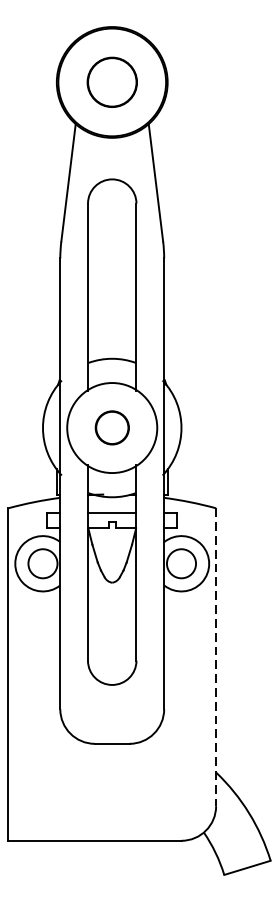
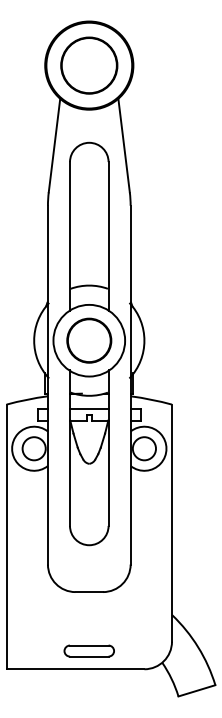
circle: (112, 82) -> (89, 65), size x1.43
circle: (112, 427) -> (89, 340), size x1.67
line: (215, 657) -> (171, 523), dashed -> solid
part: (111, 817) -> (88, 650), added

